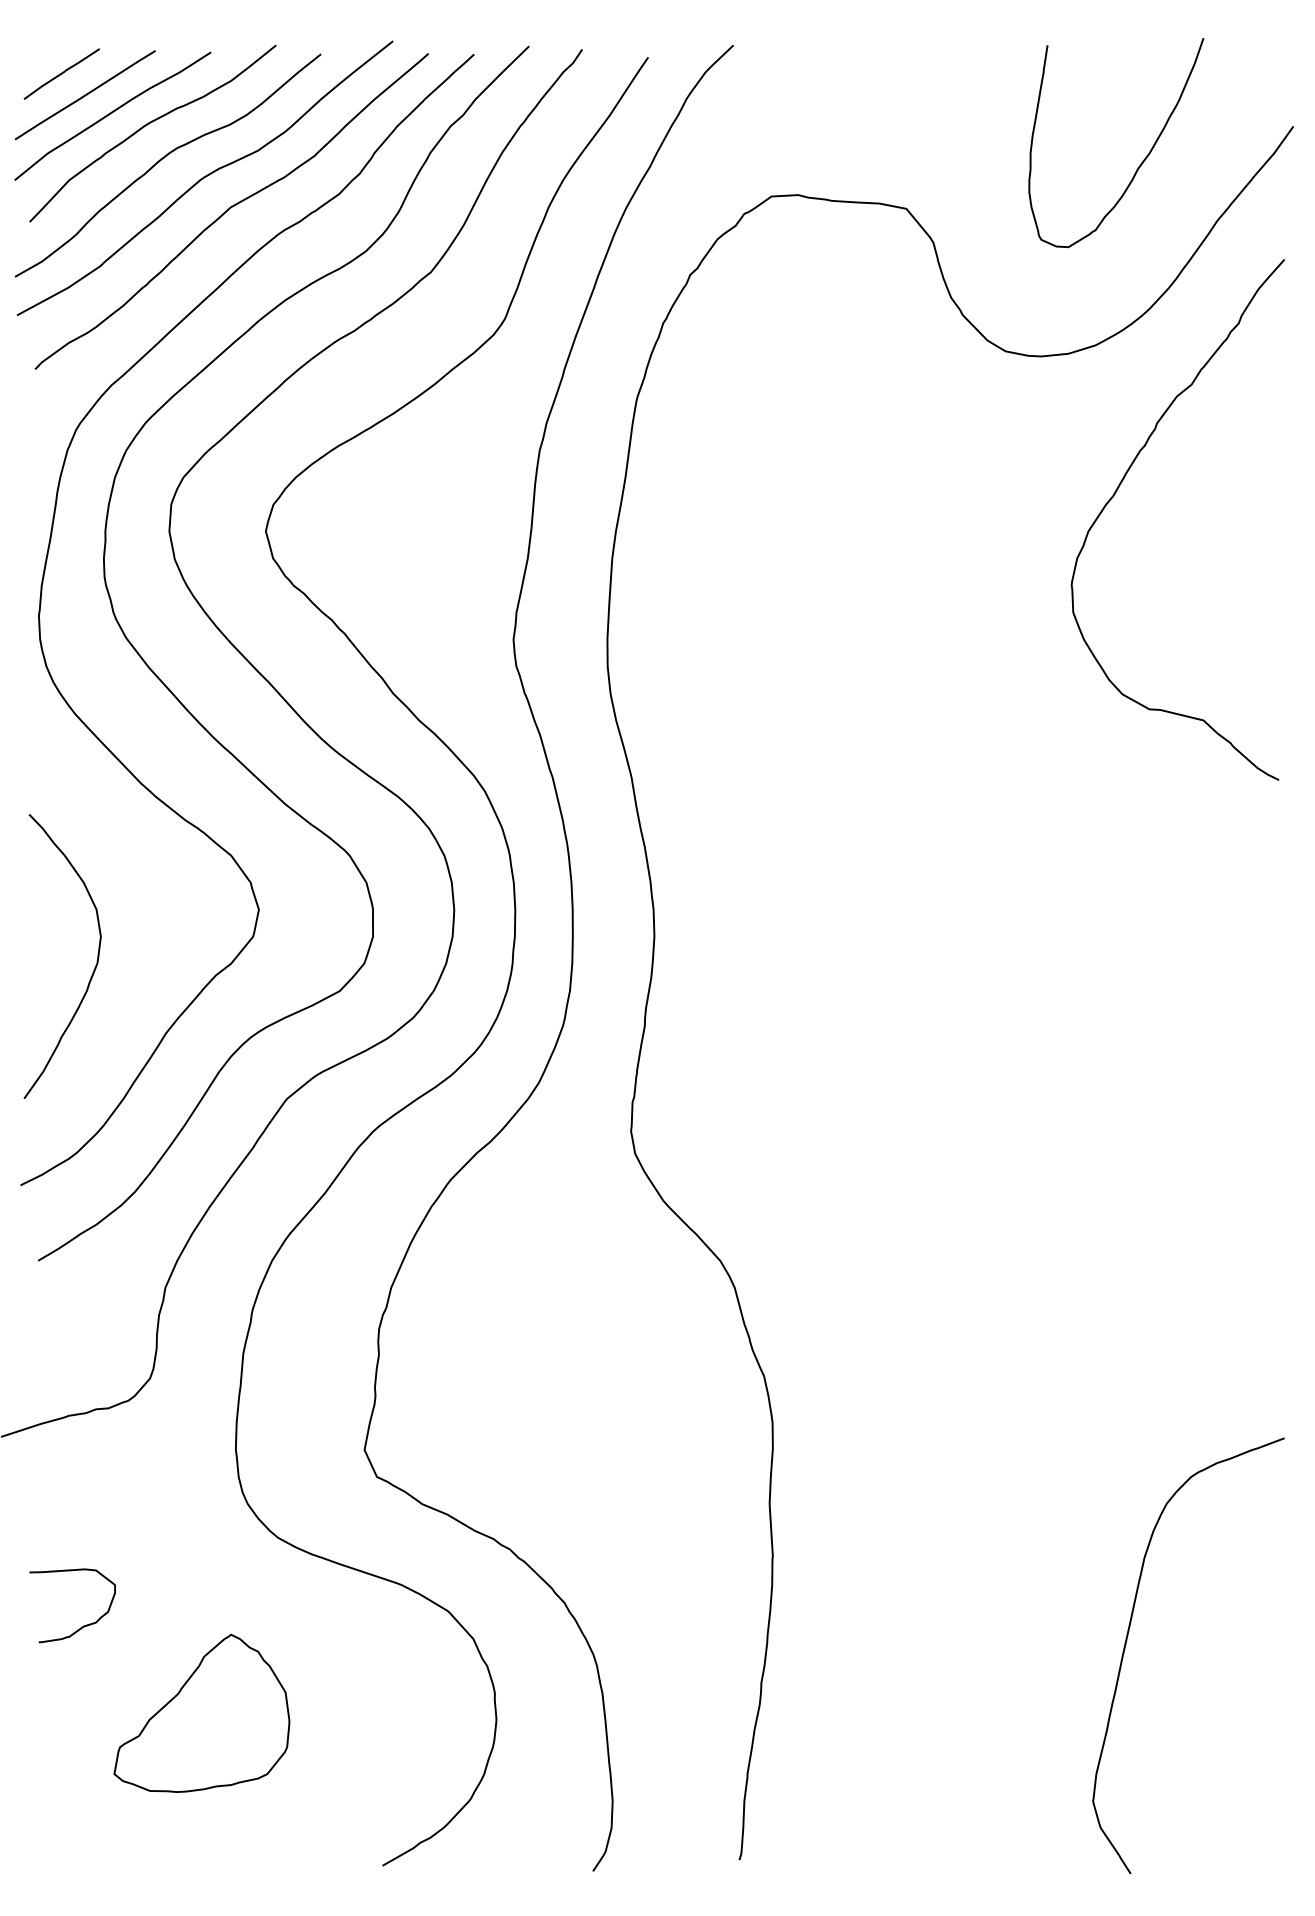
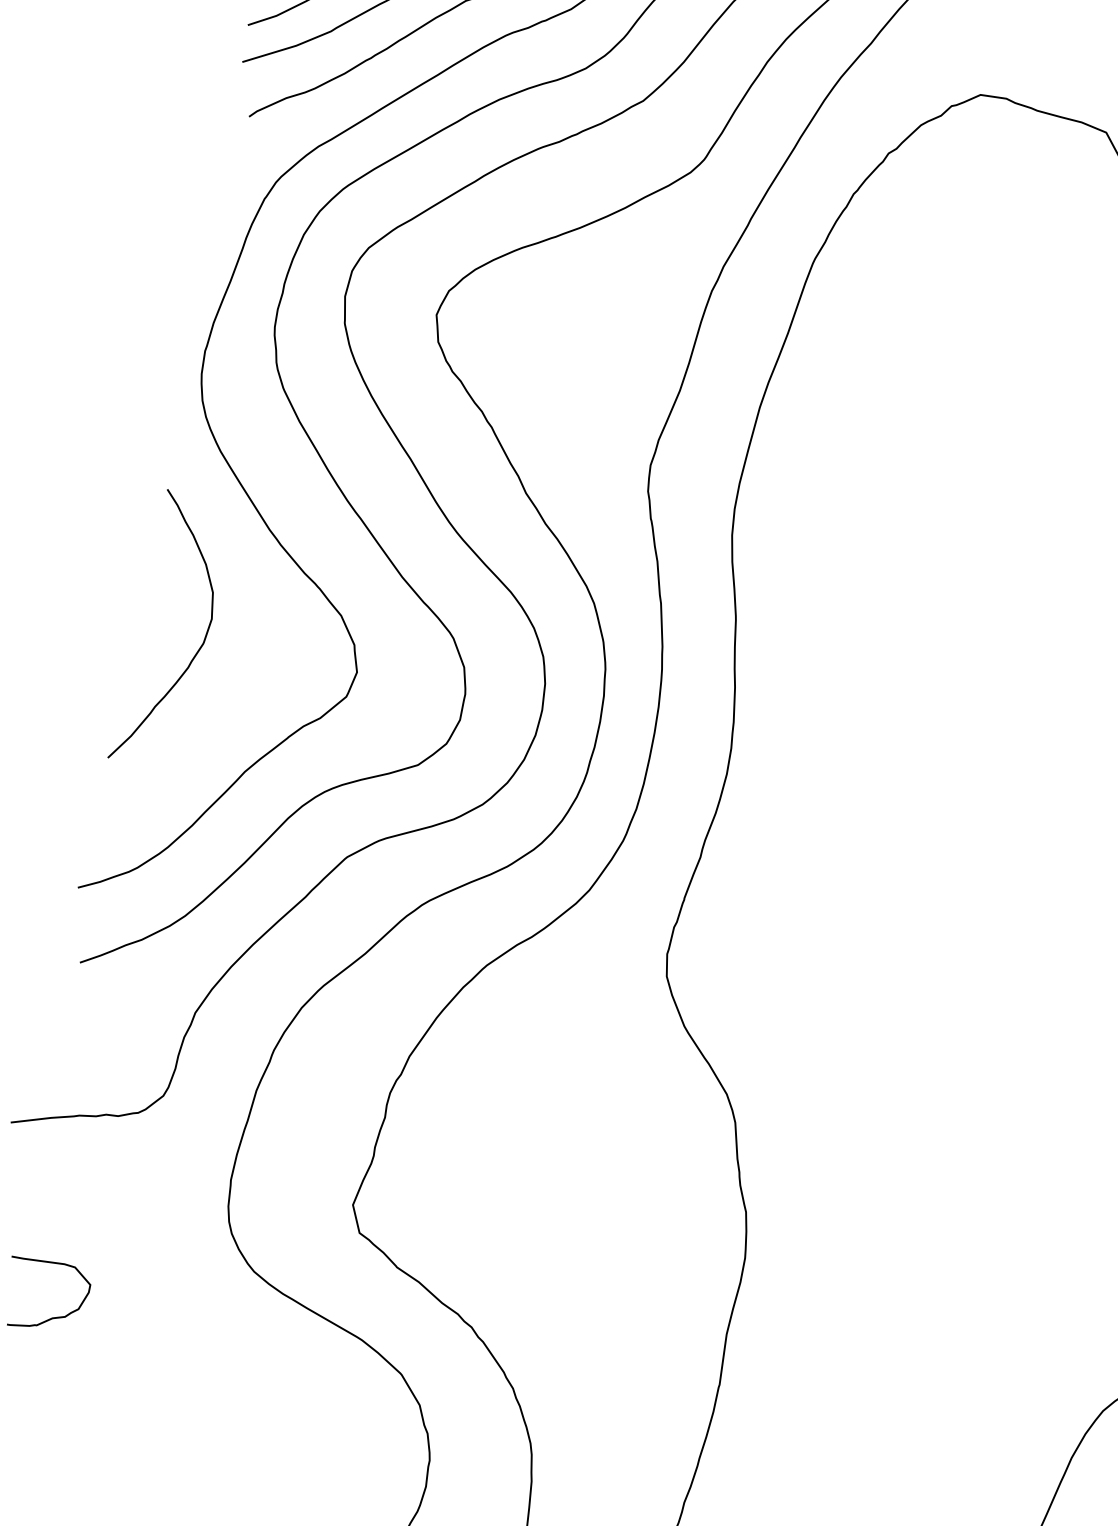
curve: (94, 967) -> (199, 647), moved
part: (201, 1712) -> (147, 1422), removed

